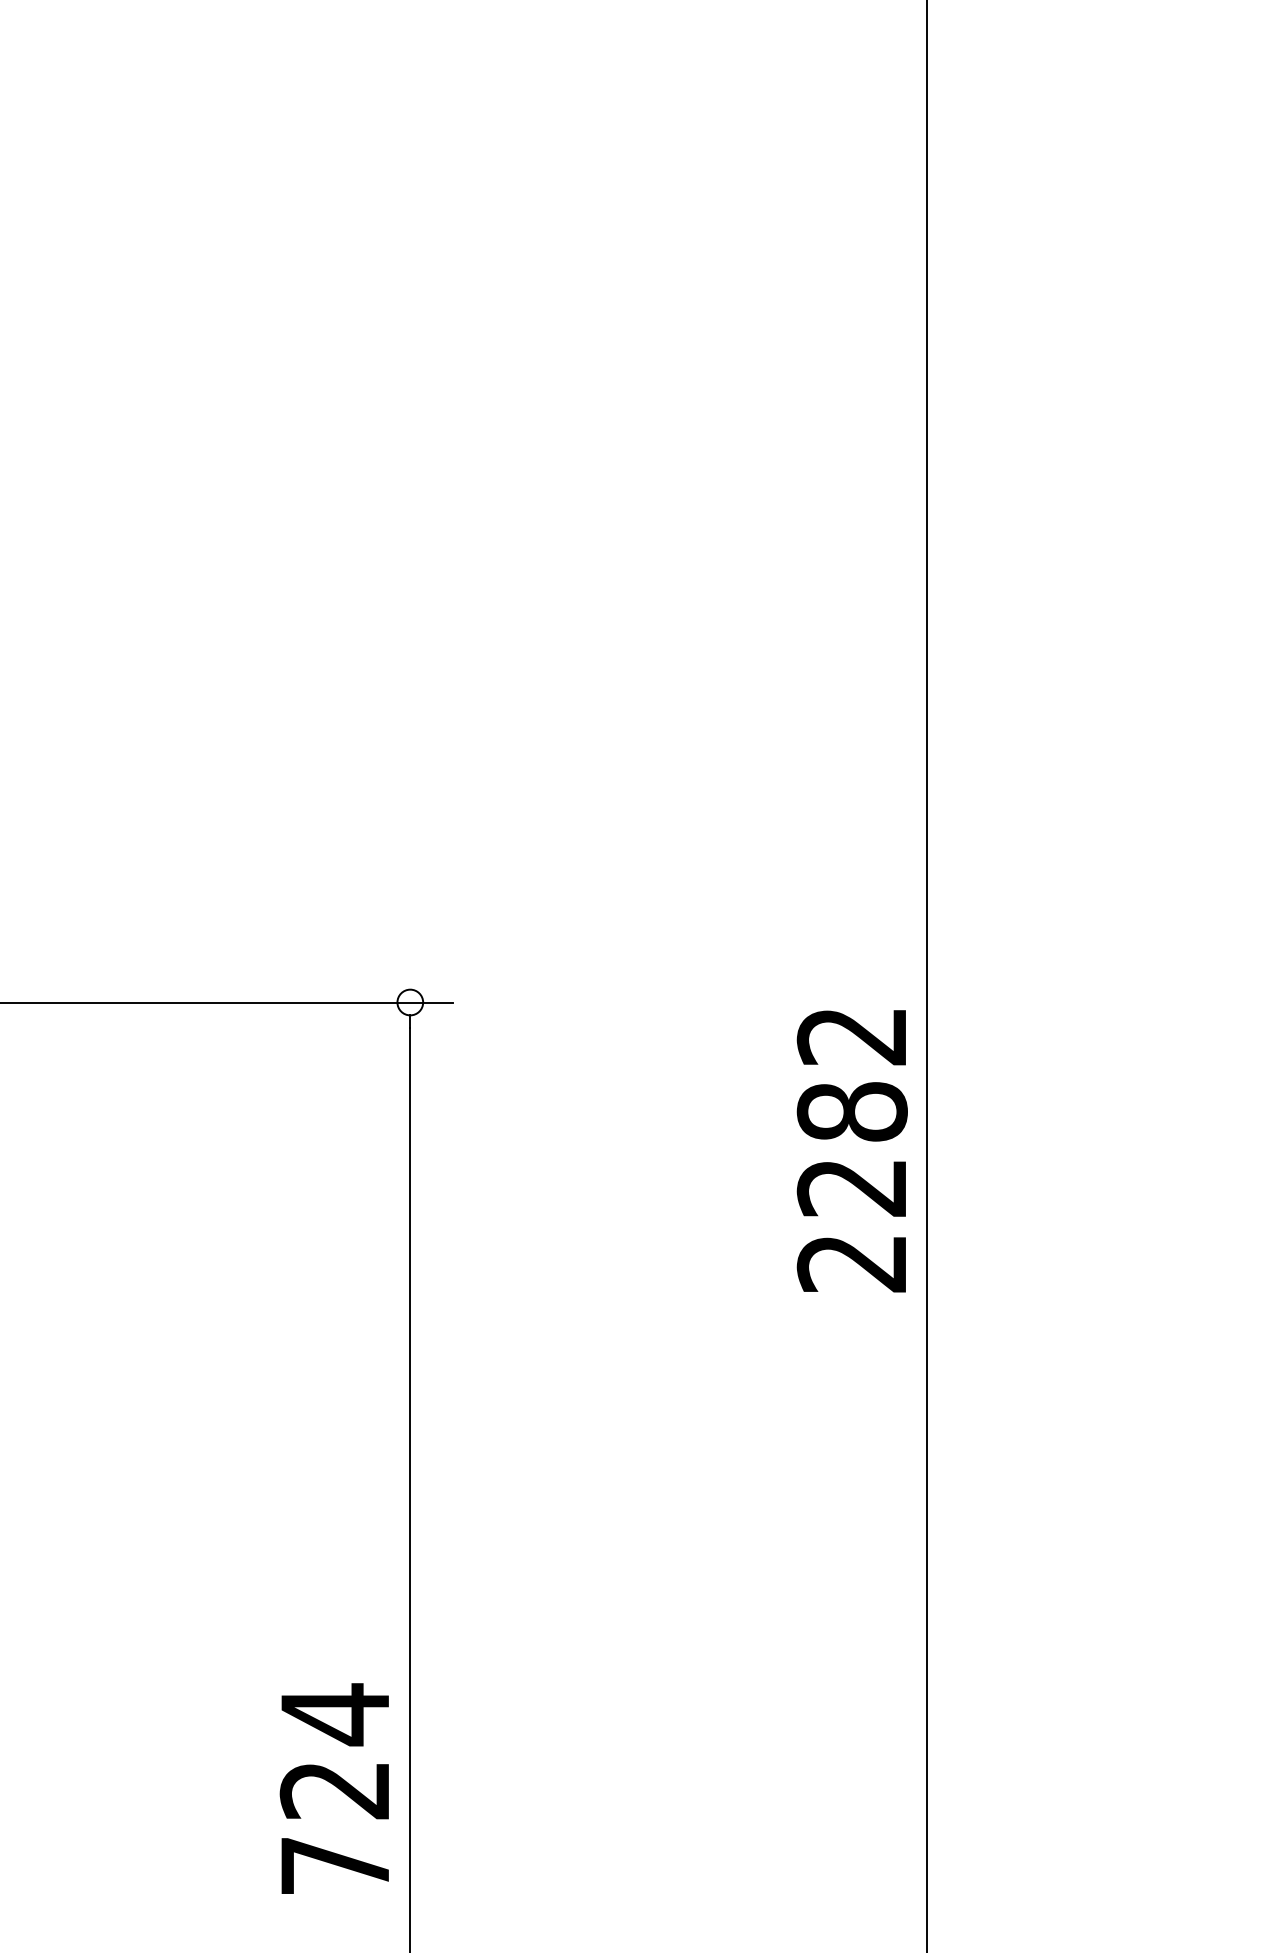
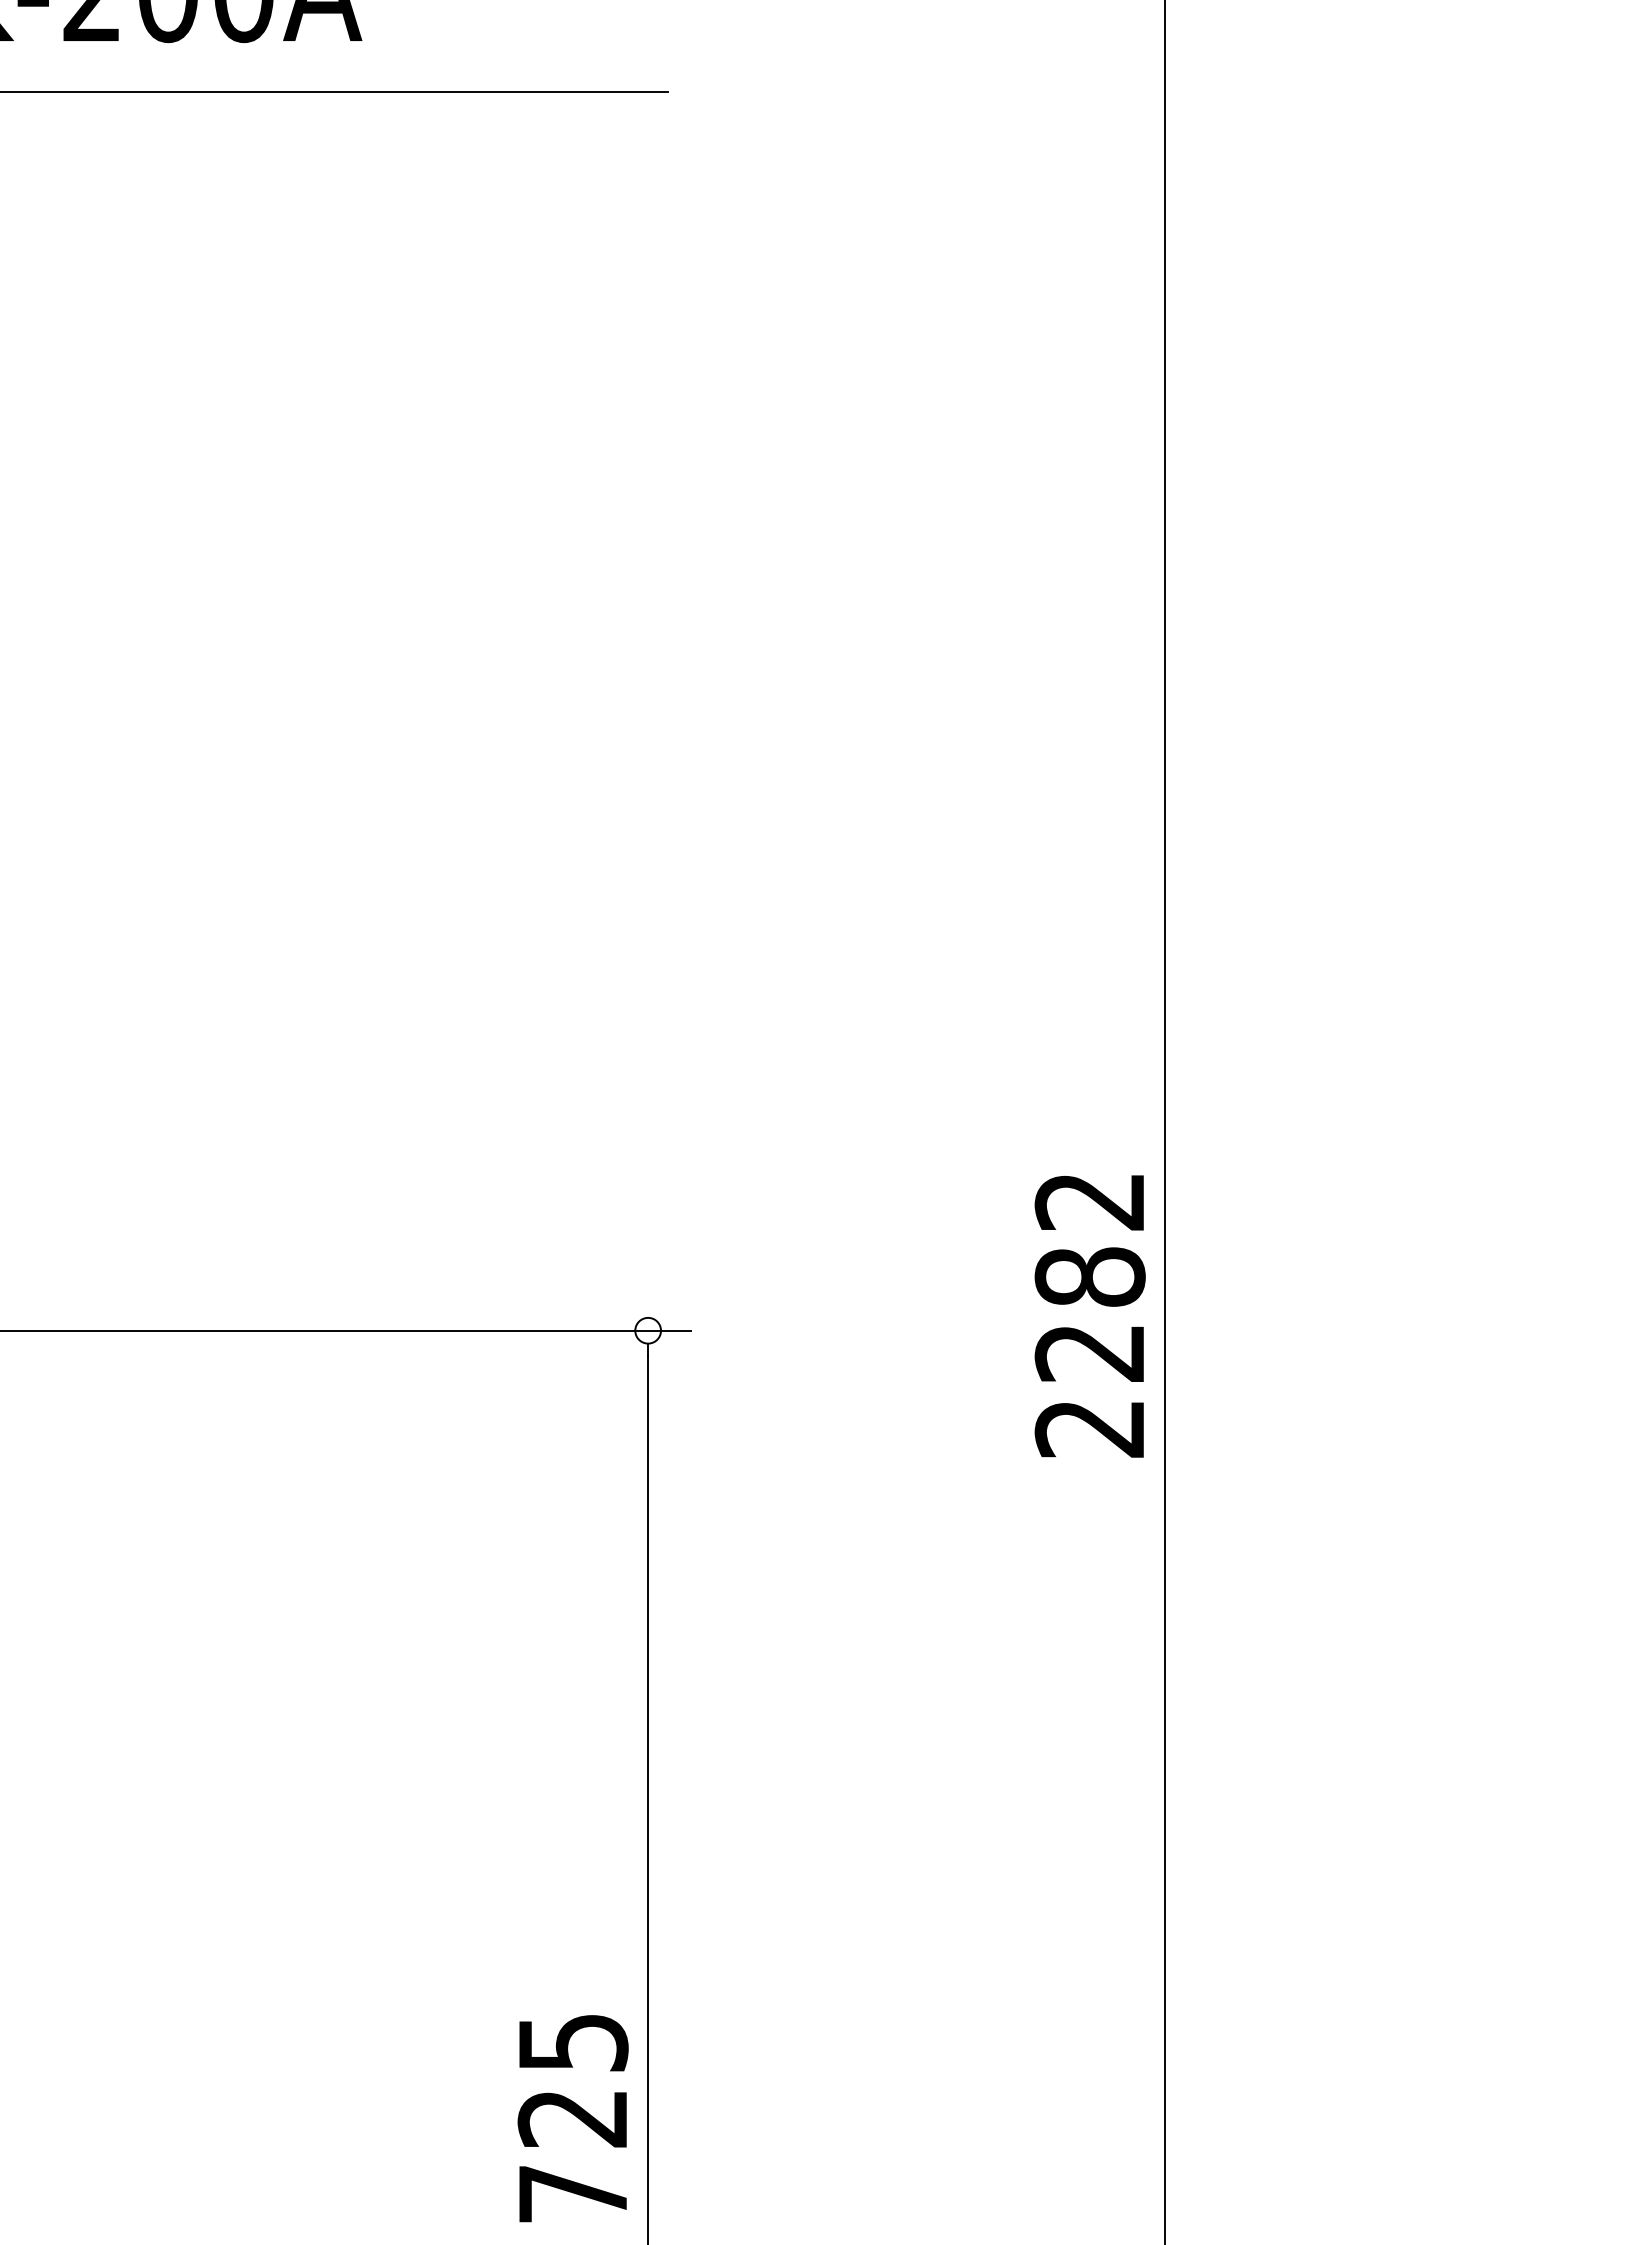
text: (851, 1151) -> (1089, 1316), moved
text: (335, 1714) -> (573, 2042), 724 -> 725

